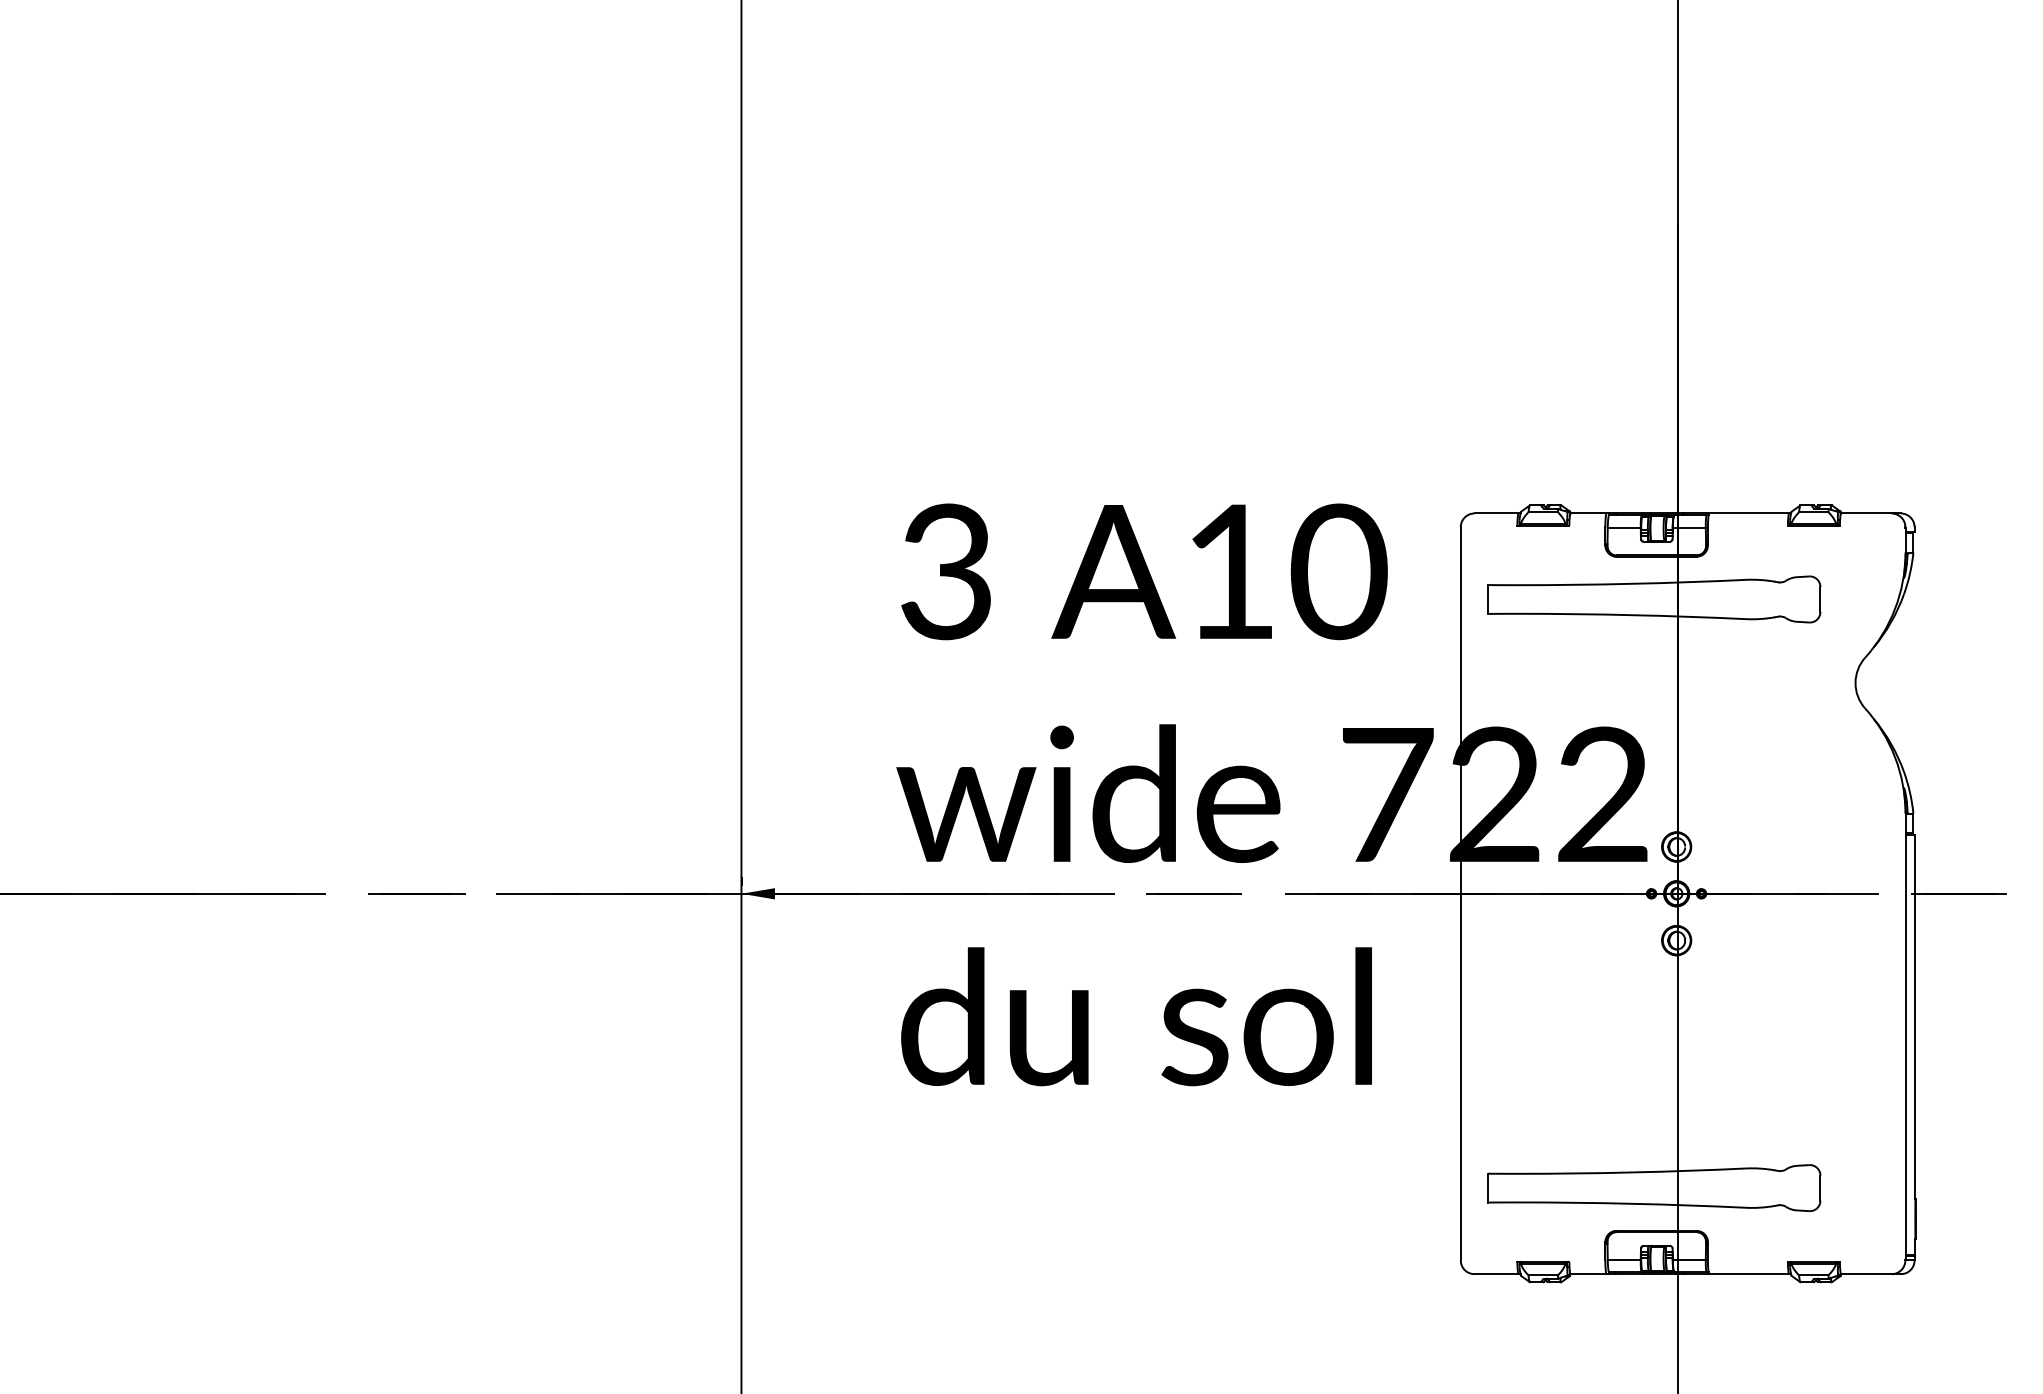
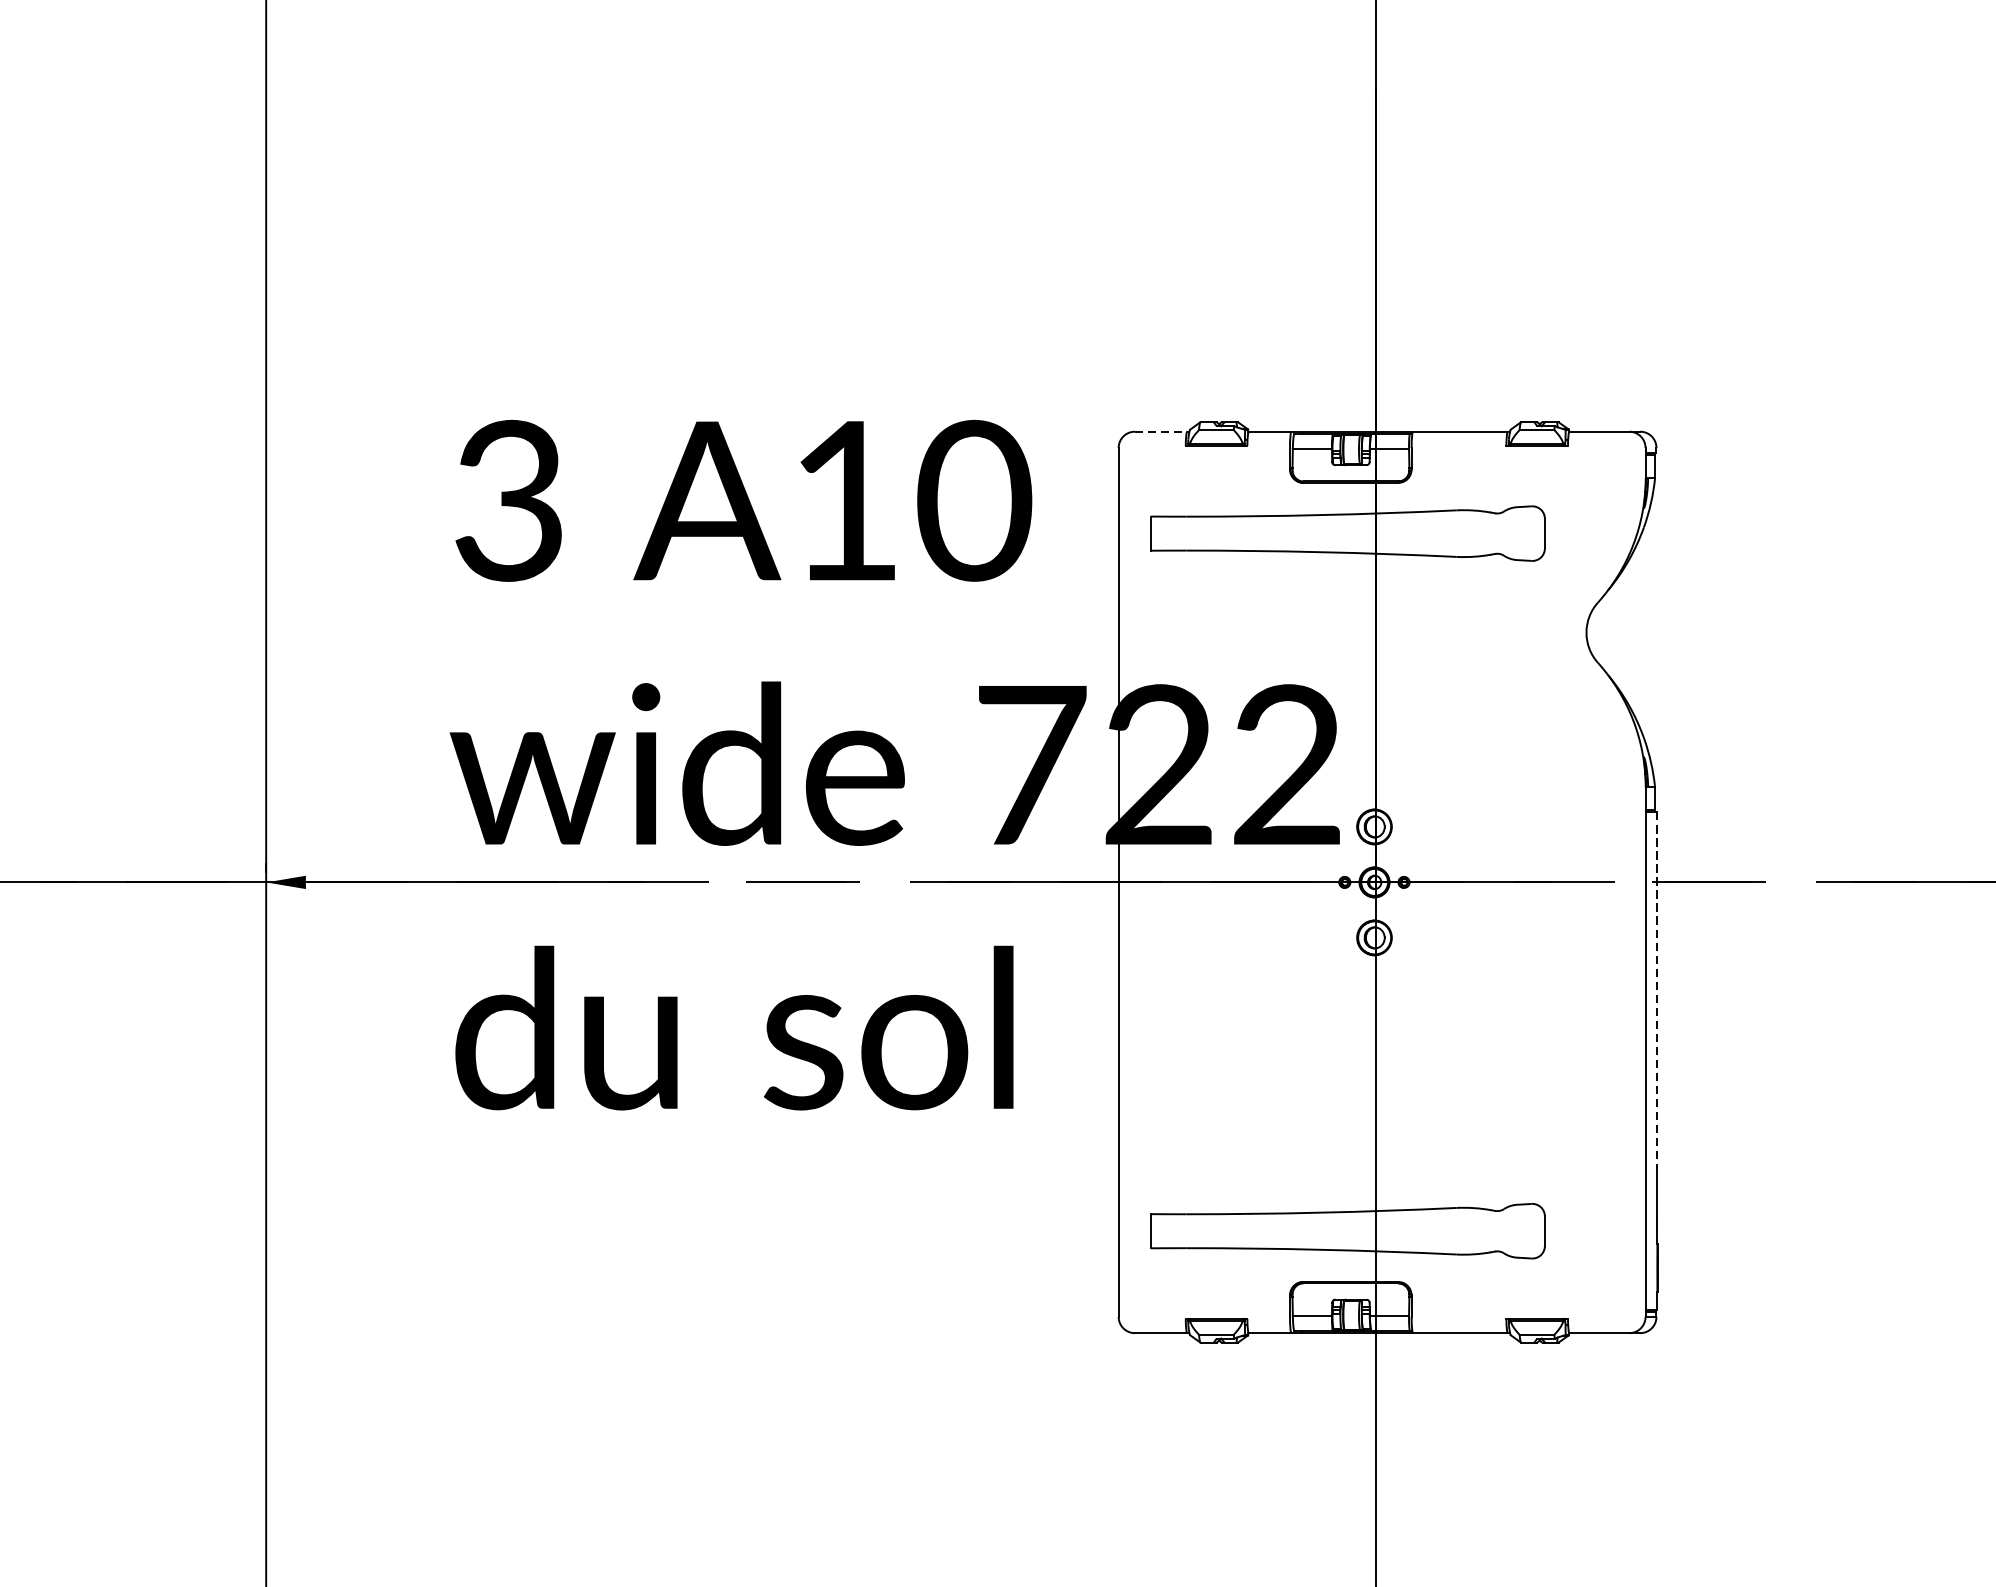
line: (1498, 513) -> (1163, 431), solid -> dashed
line: (1915, 985) -> (1657, 991), solid -> dashed

